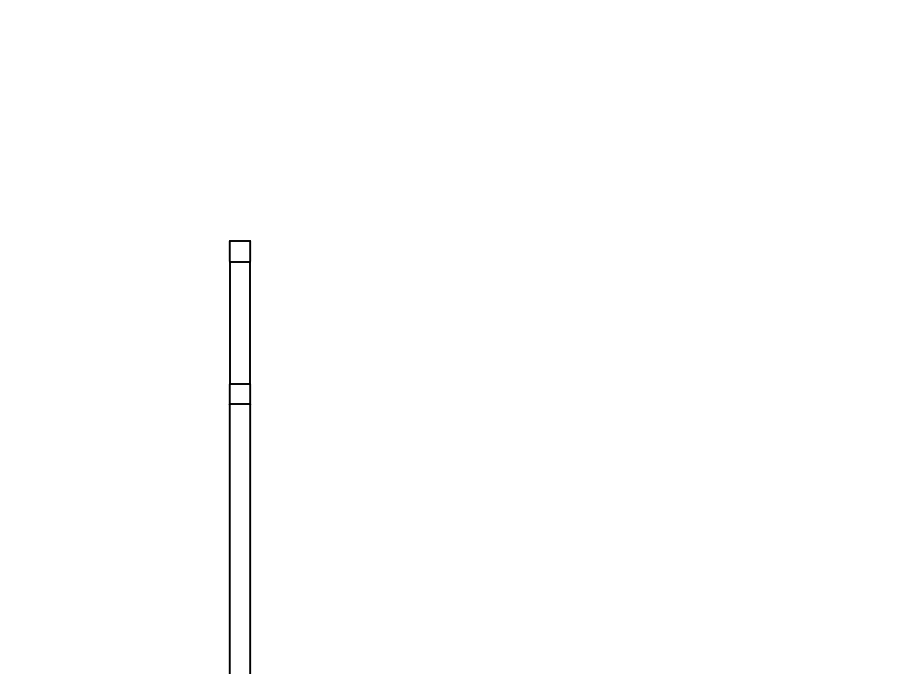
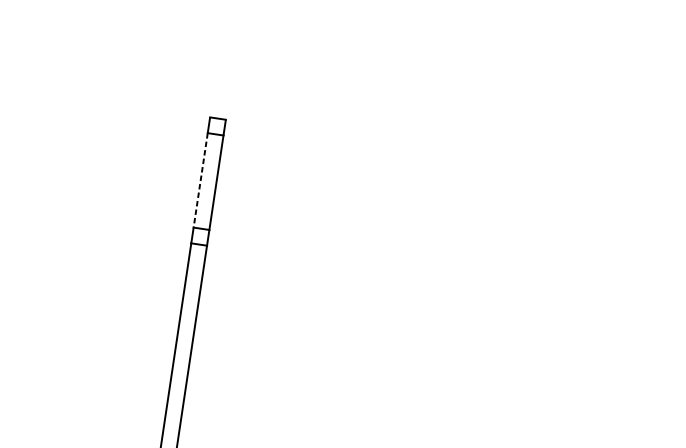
line: (229, 323) -> (200, 180), solid -> dashed

